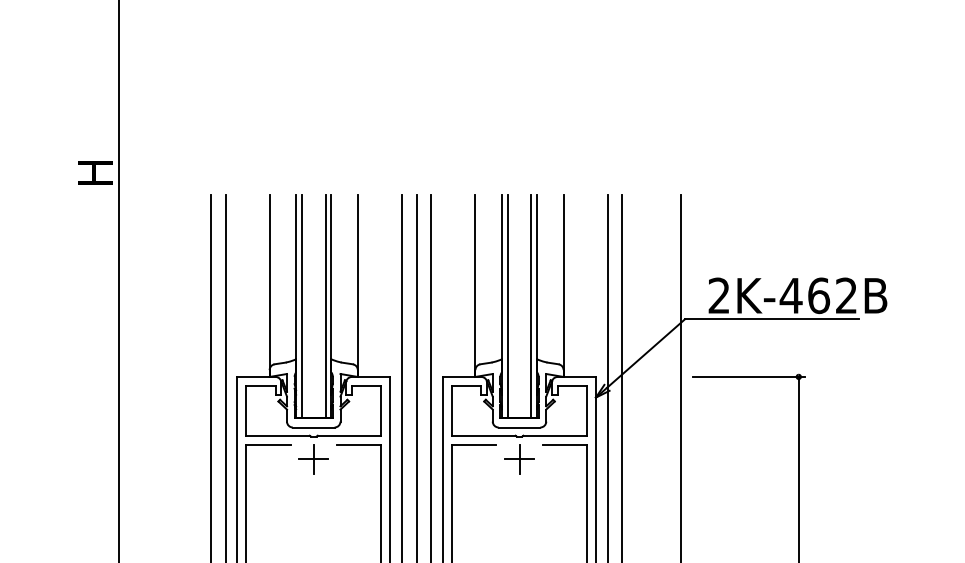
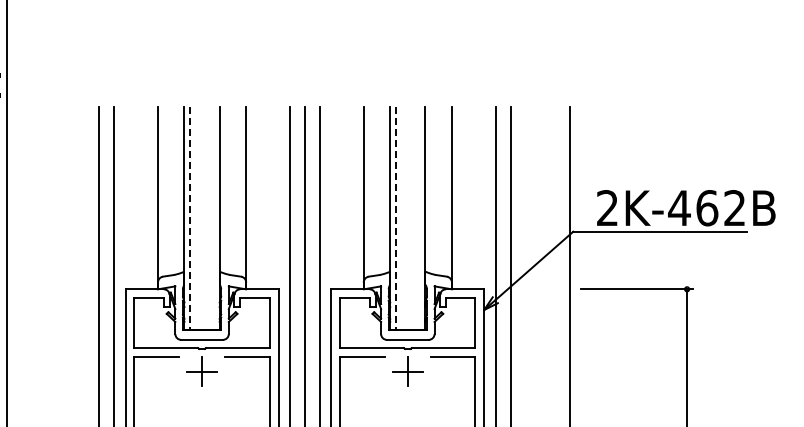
line: (302, 306) -> (190, 218), solid -> dashed
line: (325, 306) -> (213, 218), removed
line: (507, 306) -> (395, 218), solid -> dashed
line: (531, 306) -> (419, 218), removed

